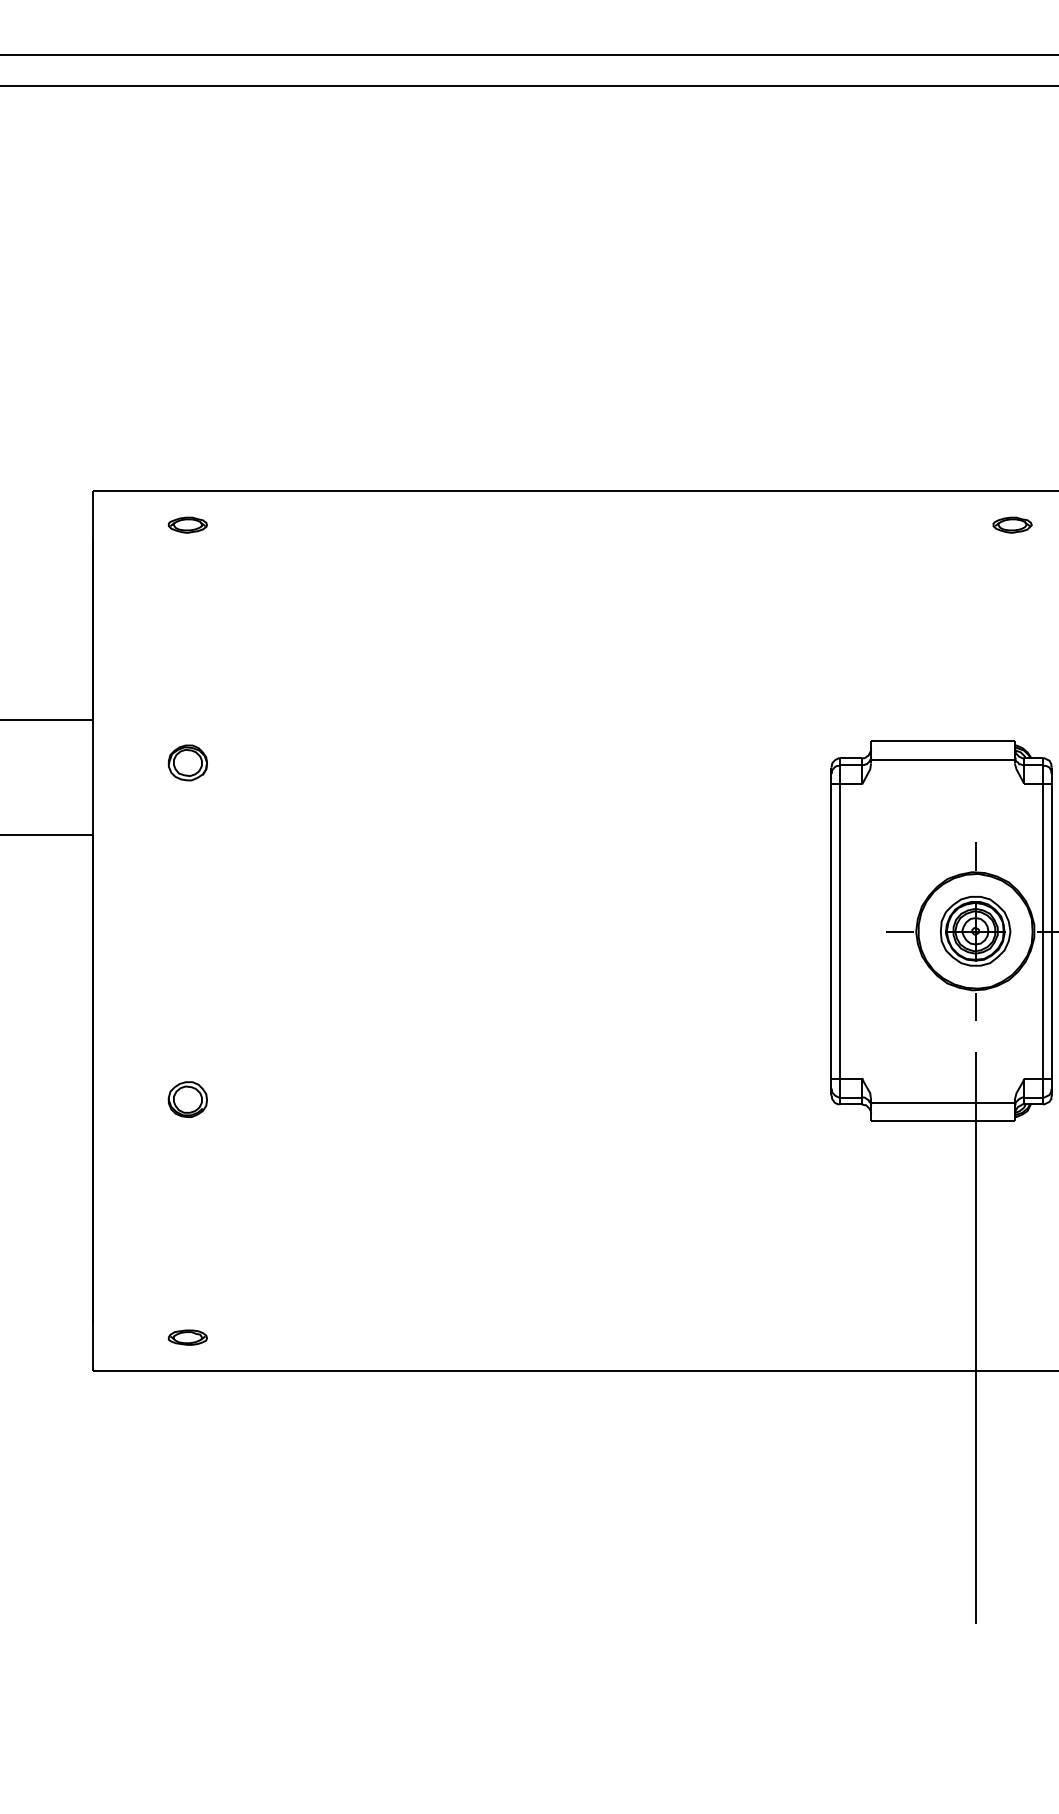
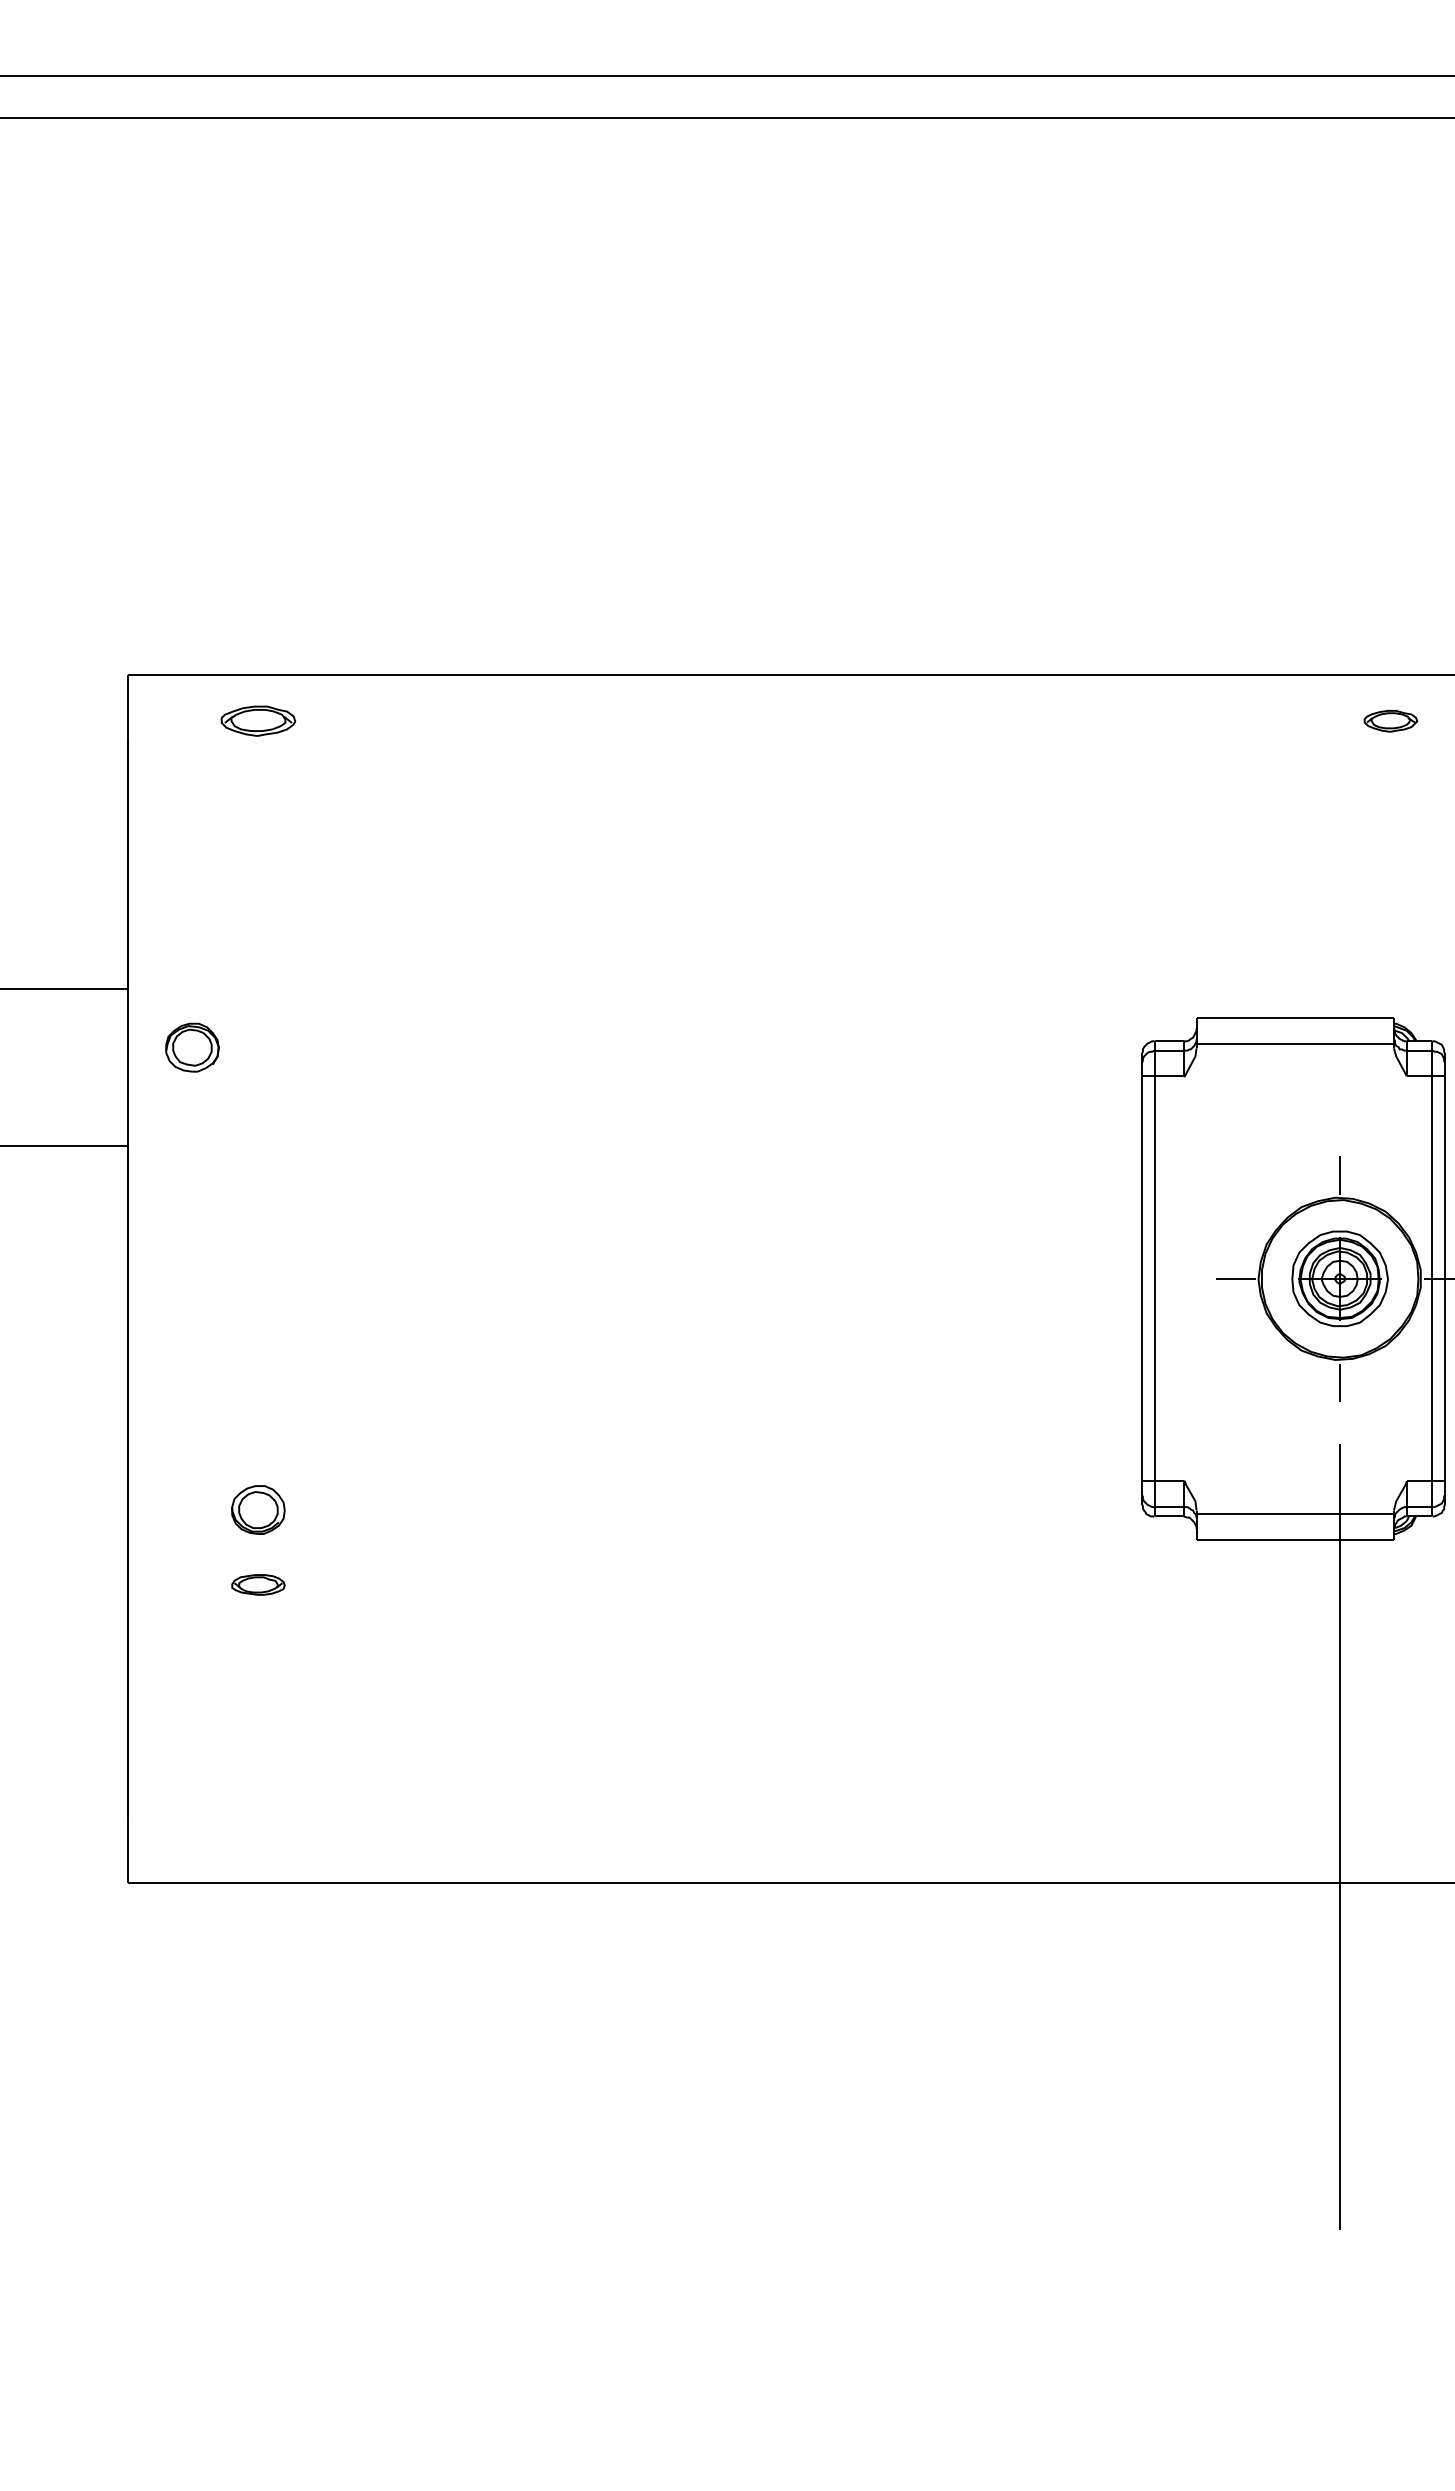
part: (187, 525) -> (258, 721), size x1.4
part: (187, 762) -> (192, 1047), moved
part: (187, 1337) -> (258, 1584), moved

